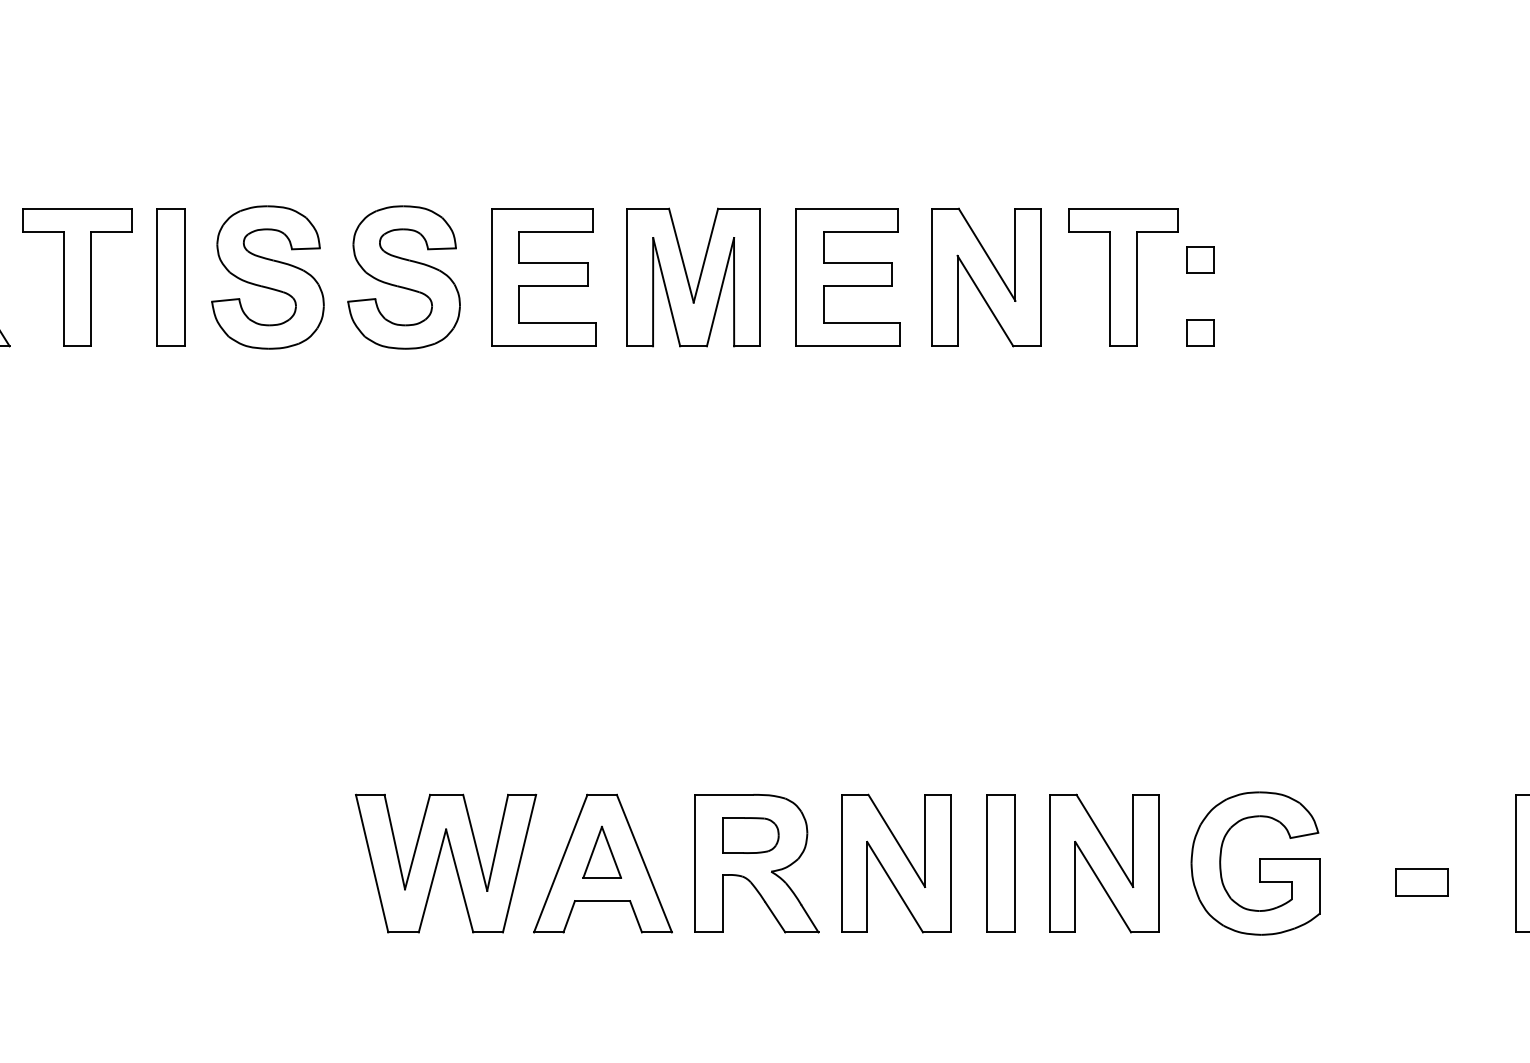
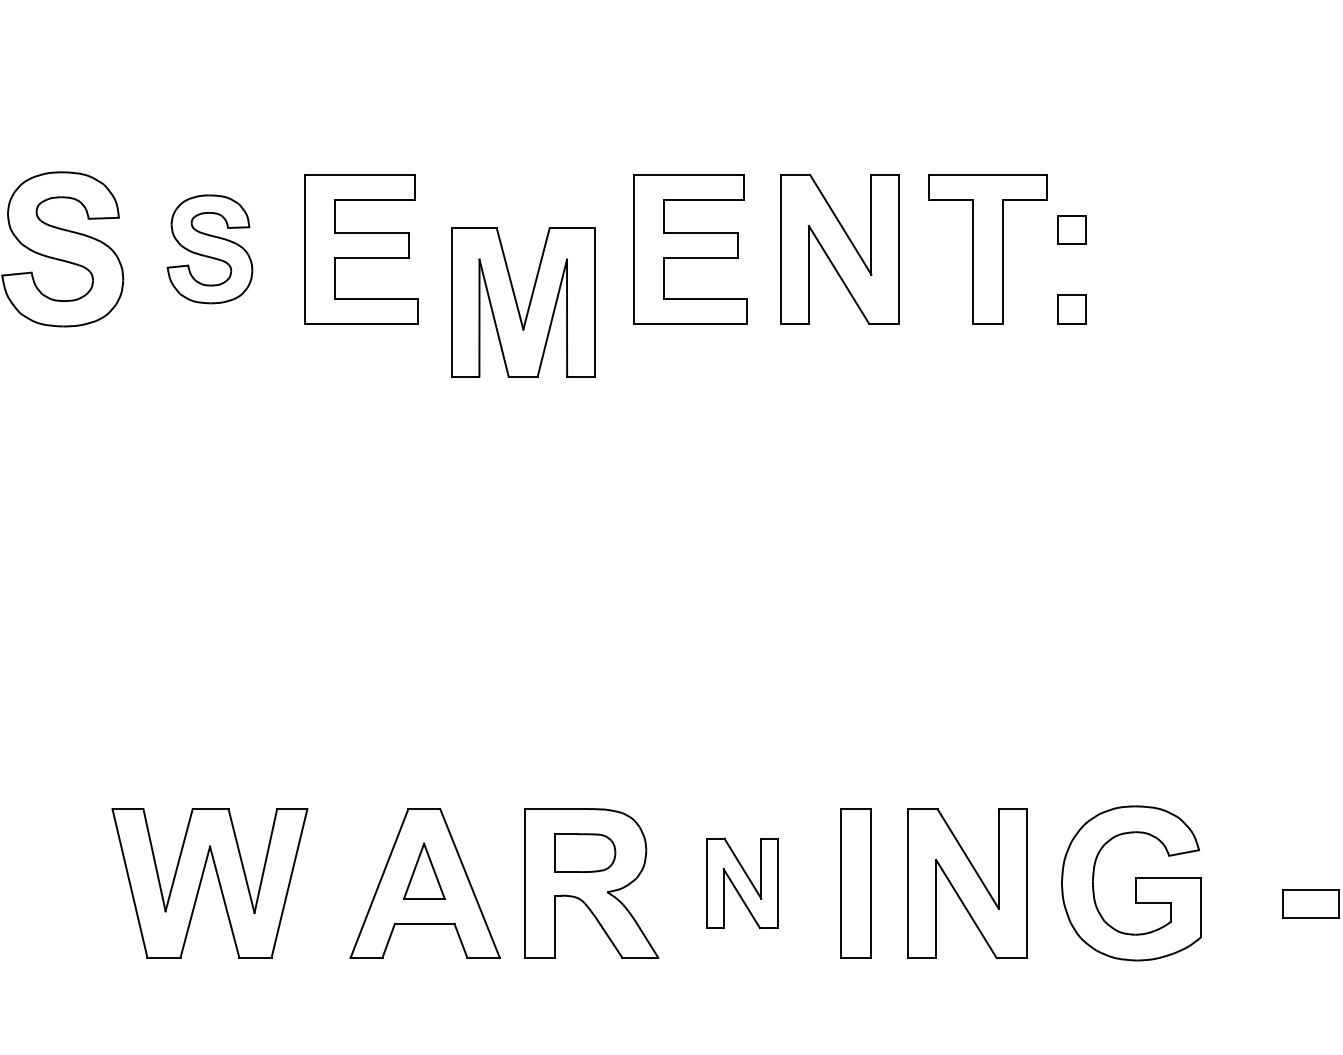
part: (403, 277) -> (209, 249), size x0.7
part: (693, 277) -> (523, 302), moved
part: (453, 862) -> (218, 882), moved
part: (896, 863) -> (742, 883), size x0.6

